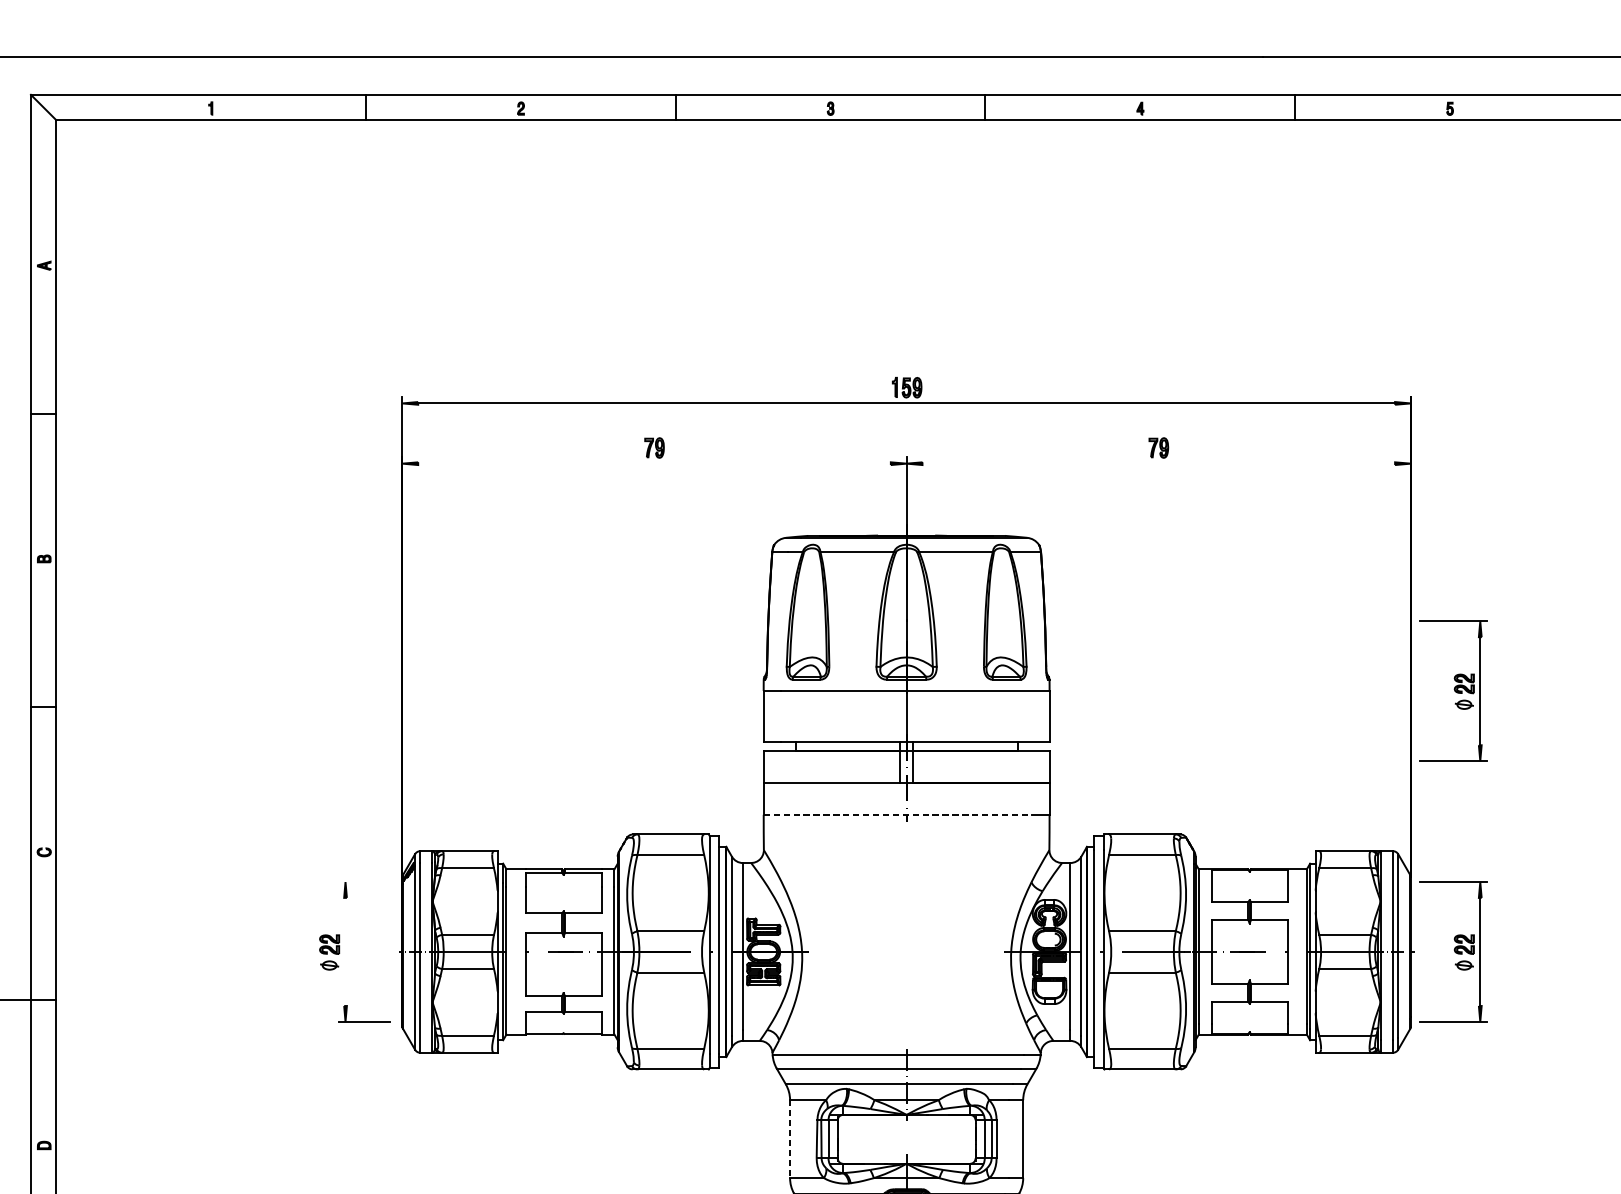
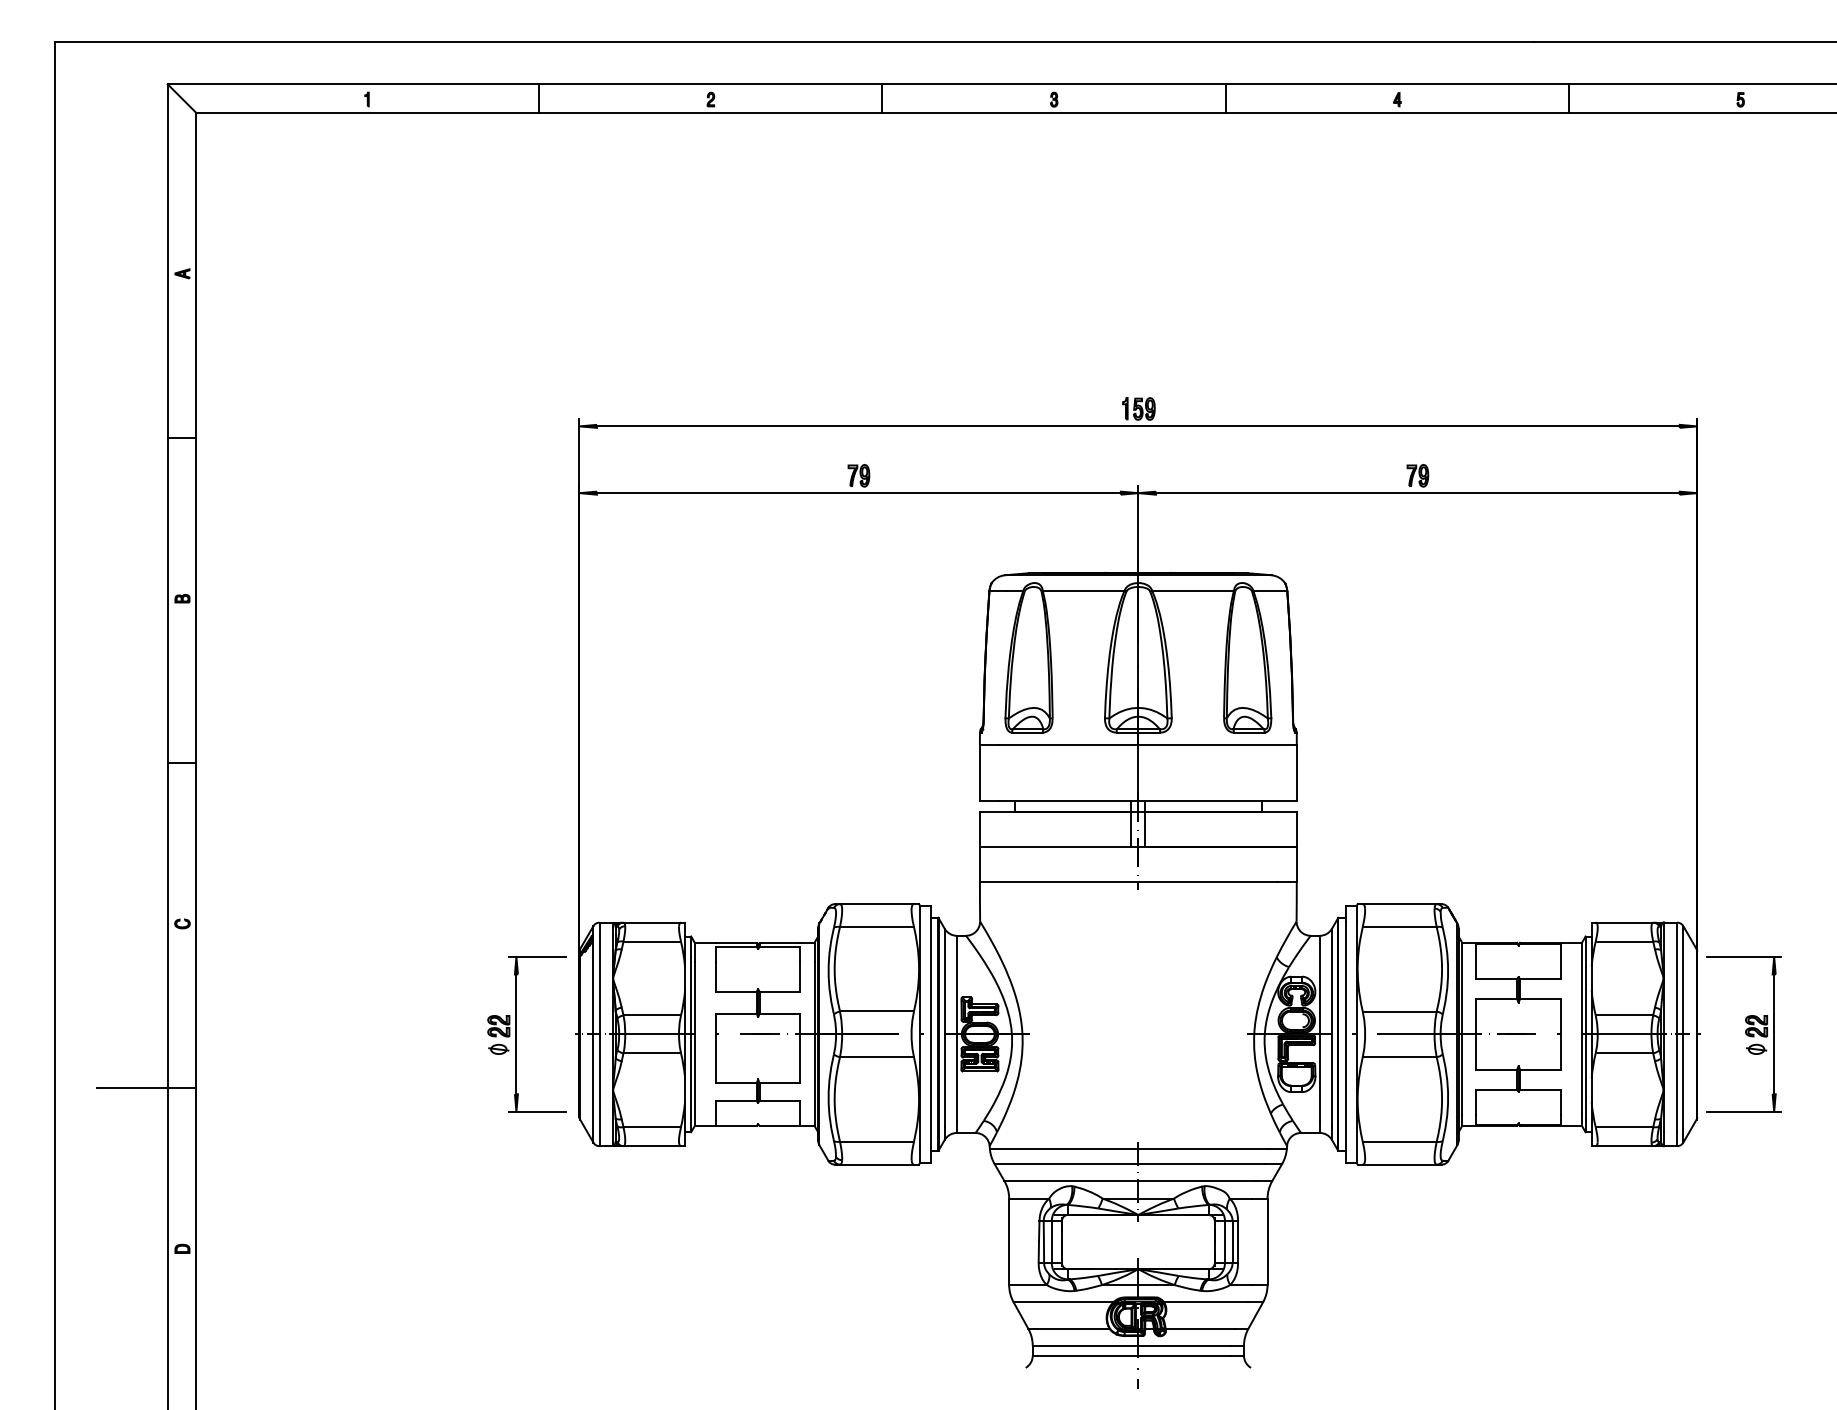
line: (654, 463) -> (858, 493), added
line: (1158, 463) -> (1417, 493), added
part: (1452, 691) -> (1743, 745), removed
line: (897, 814) -> (1128, 882), dashed -> solid
line: (364, 881) -> (537, 956), added
line: (345, 952) -> (516, 1034), added
line: (790, 1139) -> (1009, 1242), dashed -> solid

